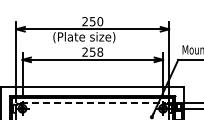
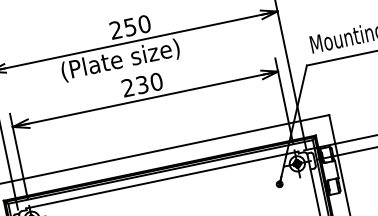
text: (96, 51) -> (149, 82), 258 -> 230
line: (93, 102) -> (163, 179), dashed -> solid

